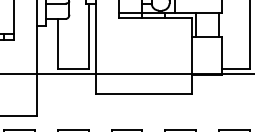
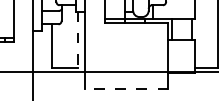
line: (88, 36) -> (78, 39), solid -> dashed
line: (143, 93) -> (126, 89), solid -> dashed

